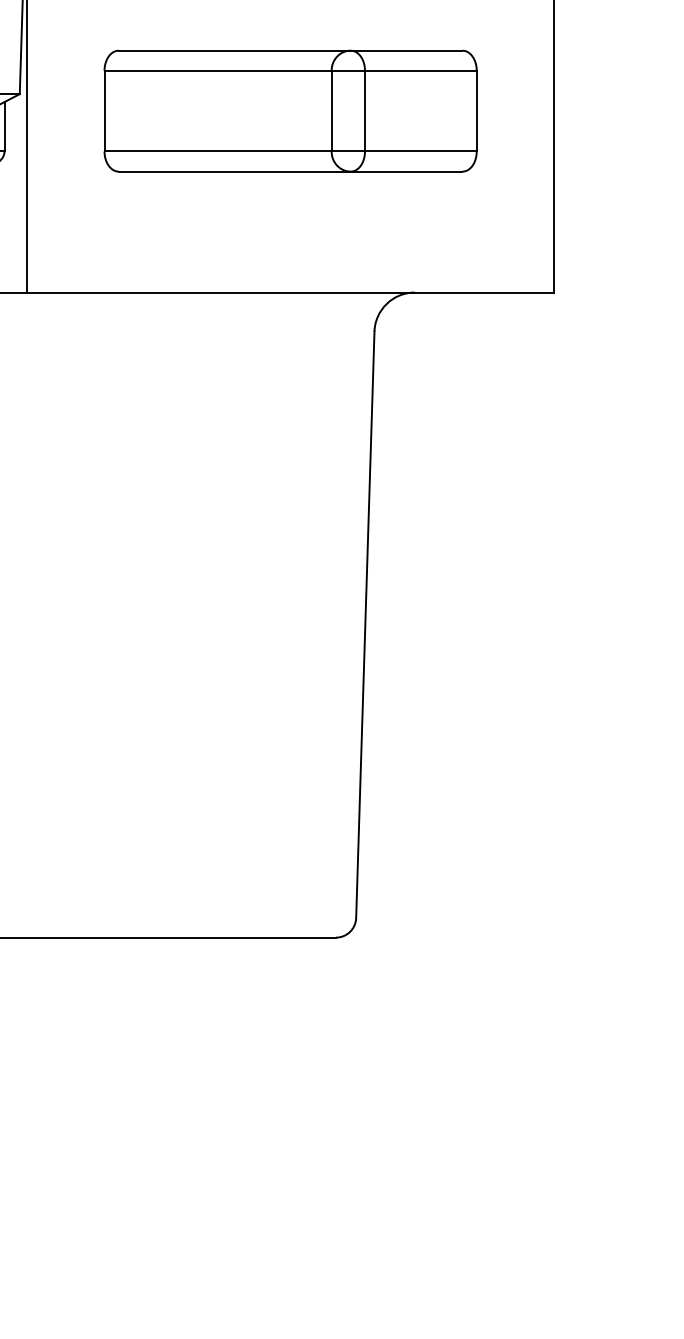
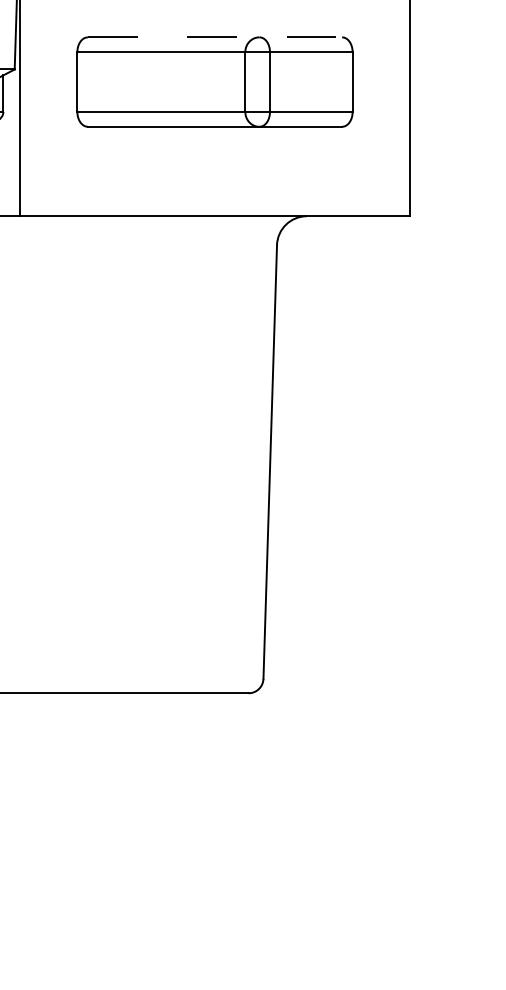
line: (291, 50) -> (215, 37), solid -> dashed

